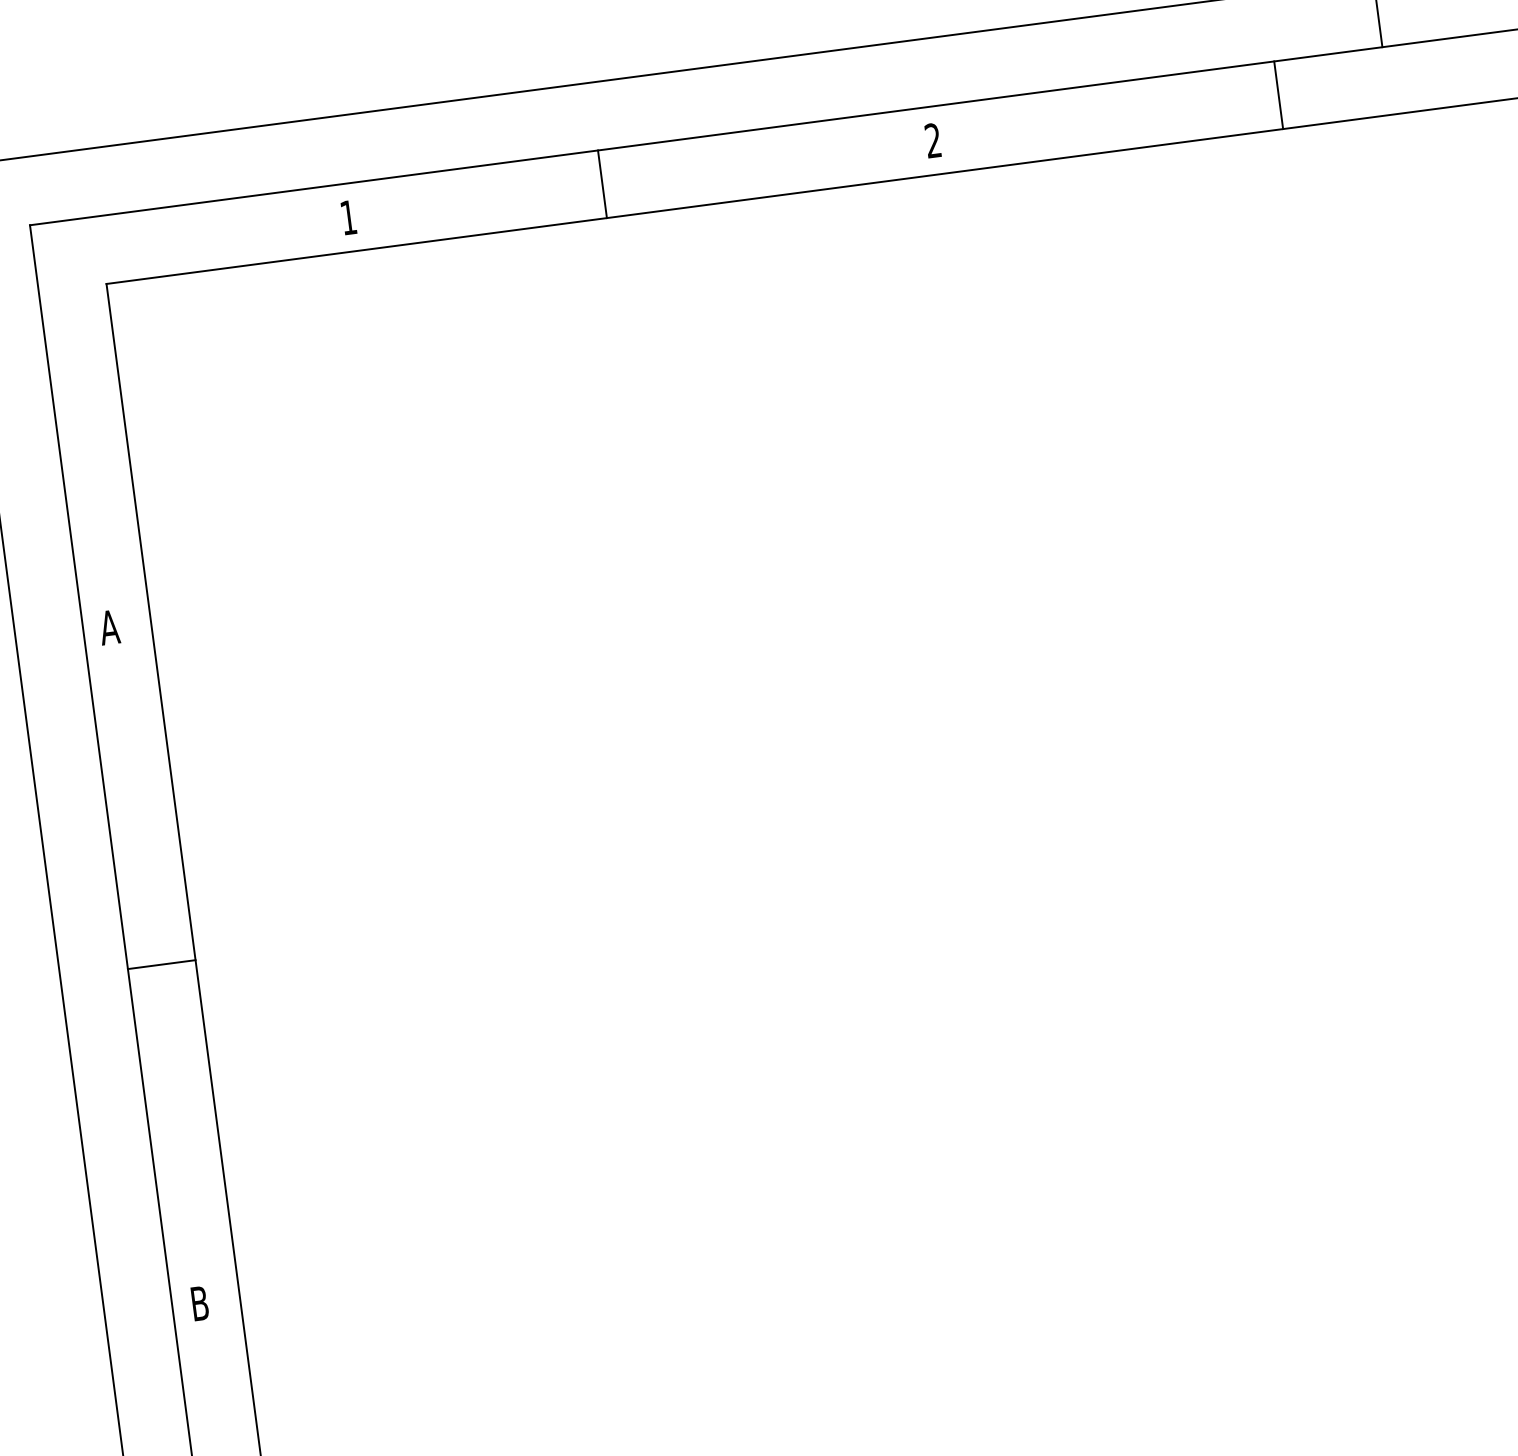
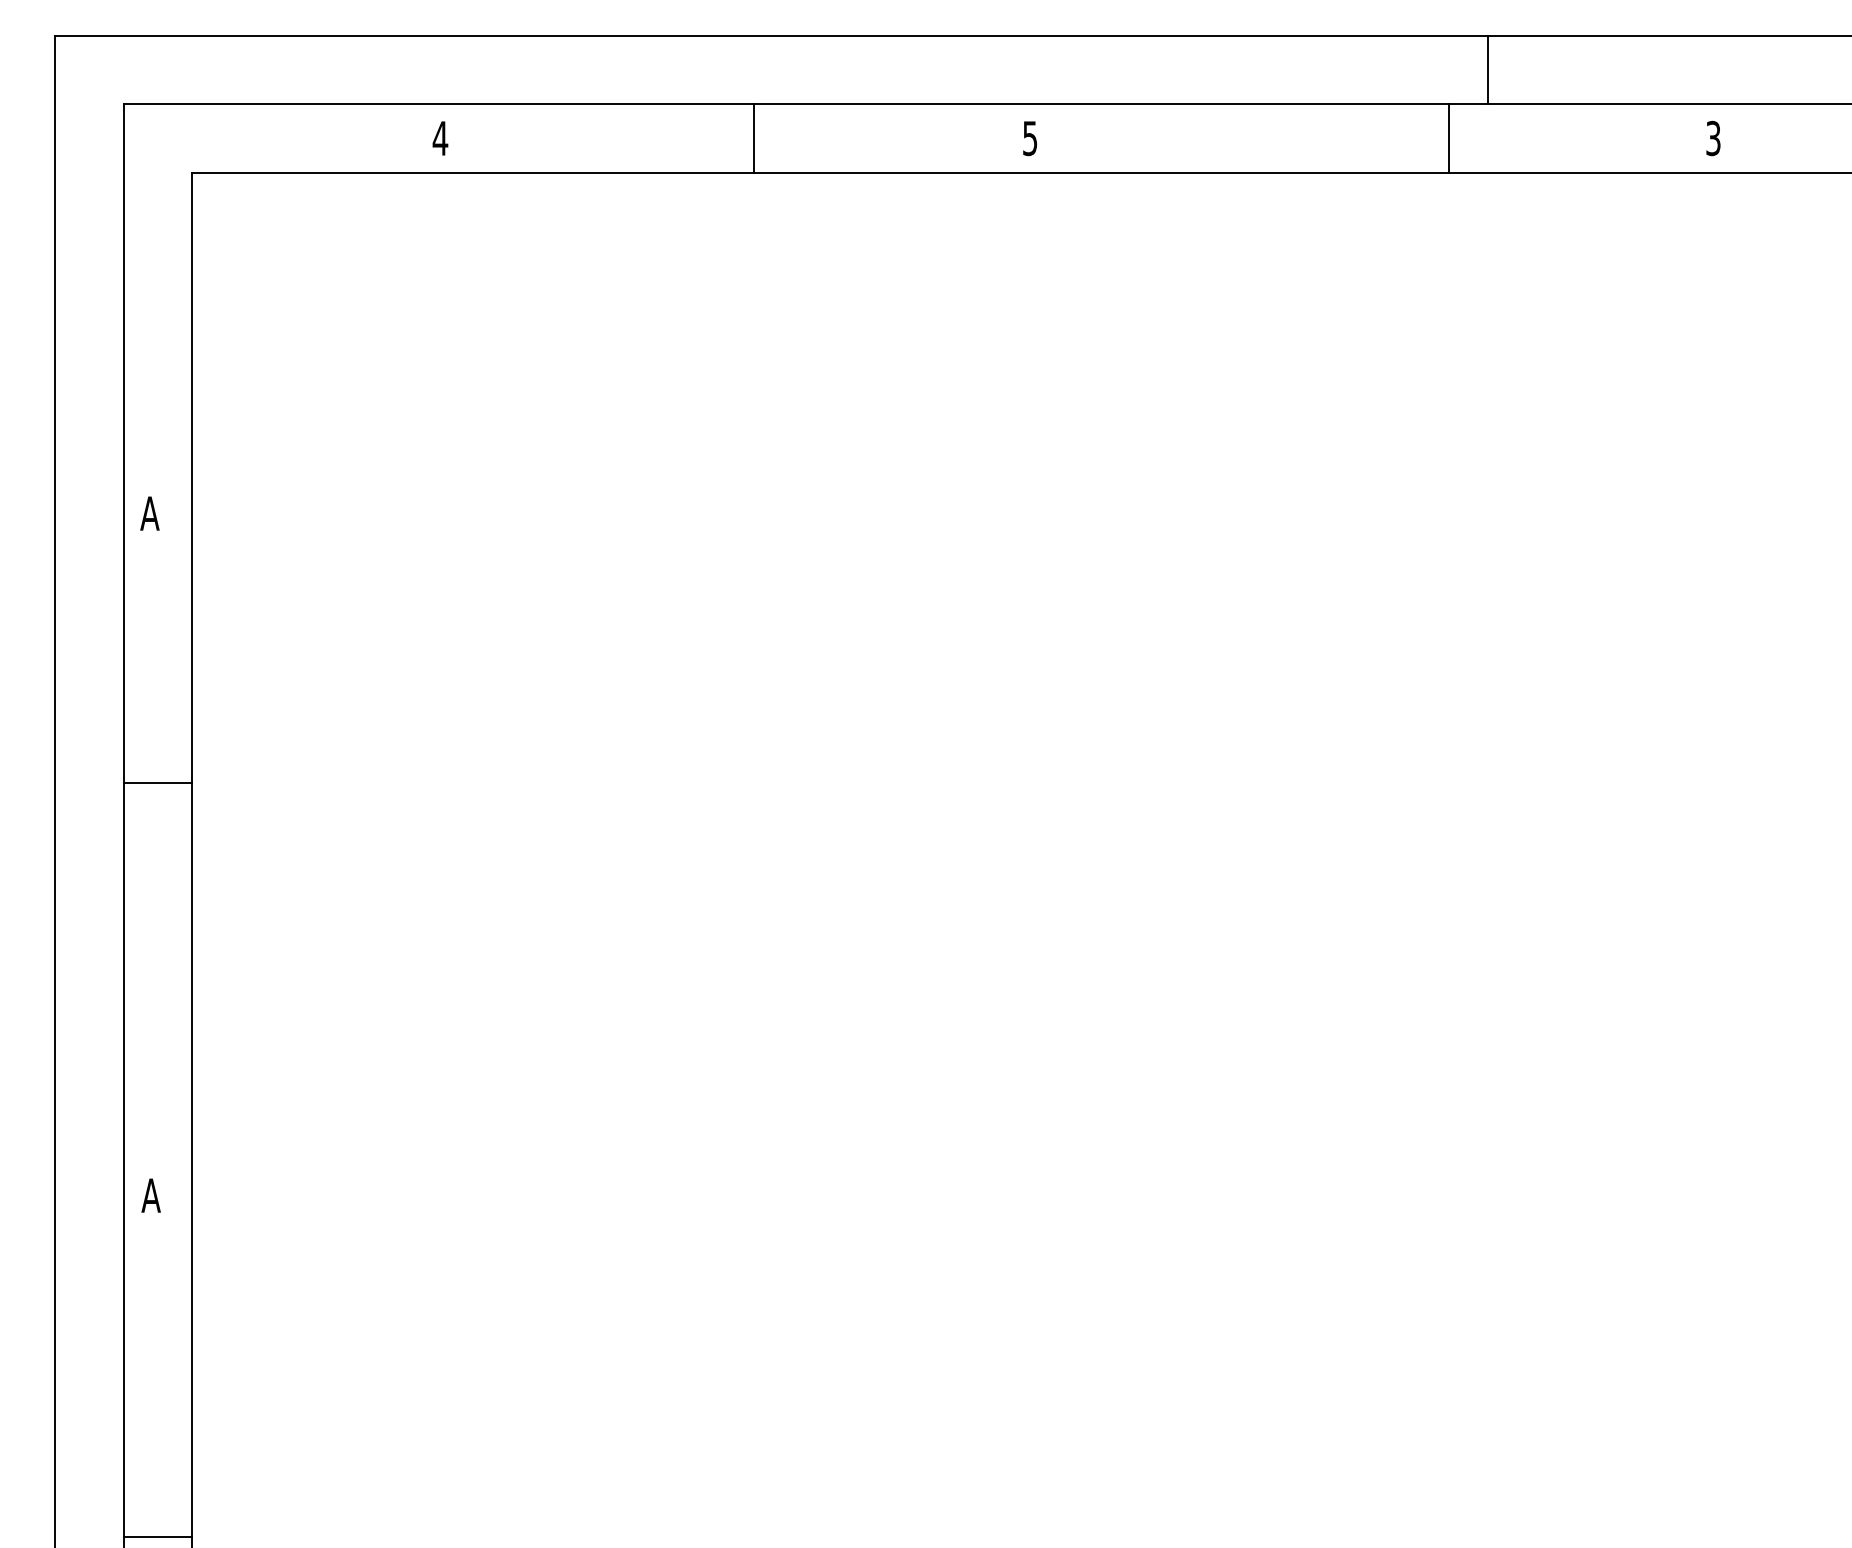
line: (1278, 95) -> (1448, 138), moved
text: (933, 140) -> (1030, 138), 2 -> 5
line: (602, 184) -> (753, 138), moved
text: (348, 217) -> (440, 138), 1 -> 4
line: (161, 964) -> (157, 782), moved
text: (199, 1303) -> (150, 1195), B -> A

